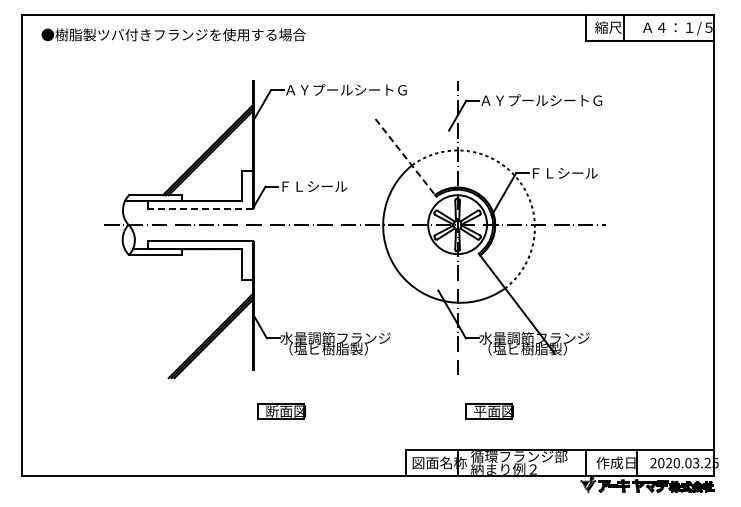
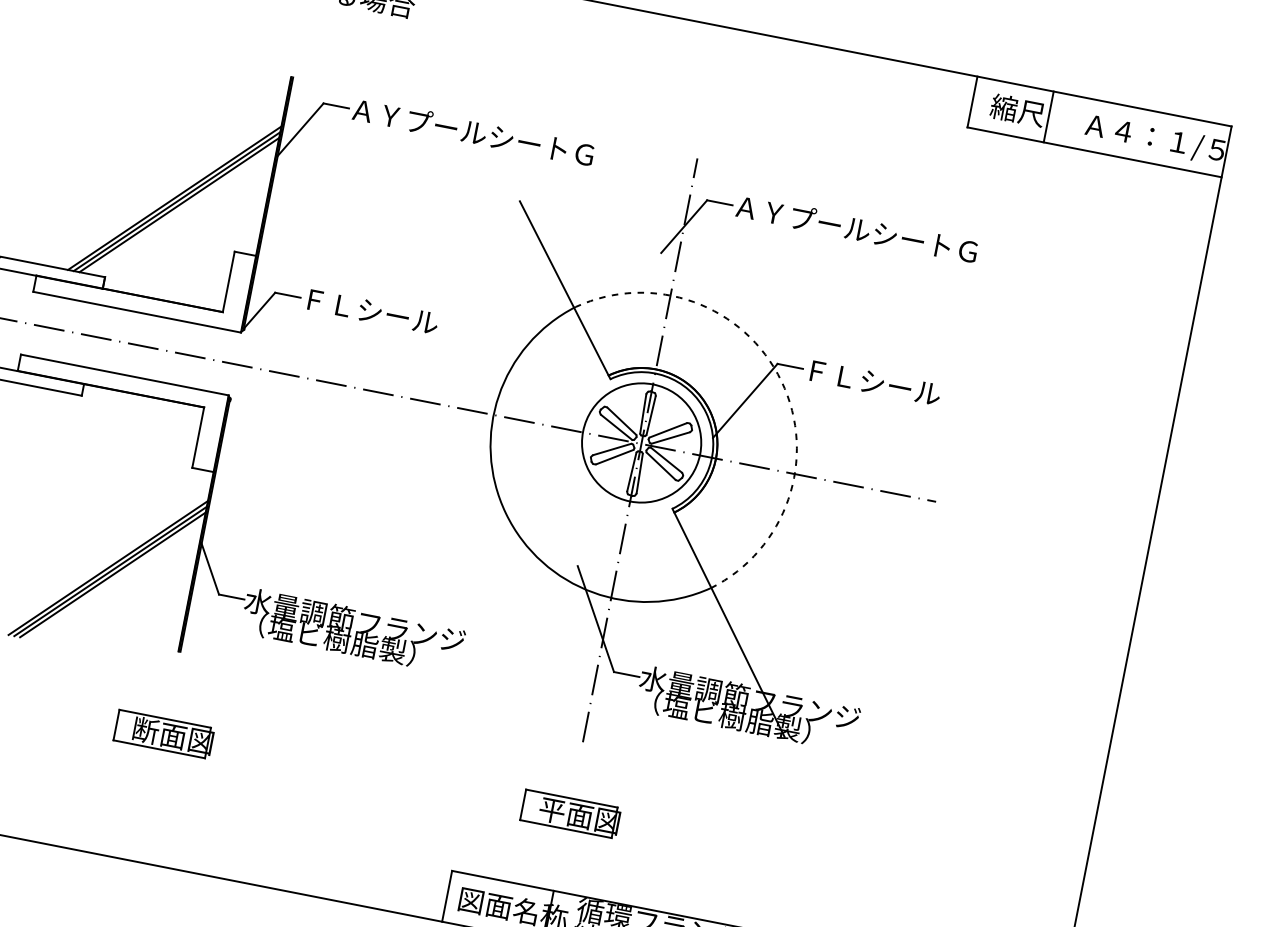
line: (405, 157) -> (564, 289), dashed -> solid
line: (199, 209) -> (135, 312), dashed -> solid
part: (281, 411) -> (163, 734), moved
part: (489, 411) -> (570, 814), moved

